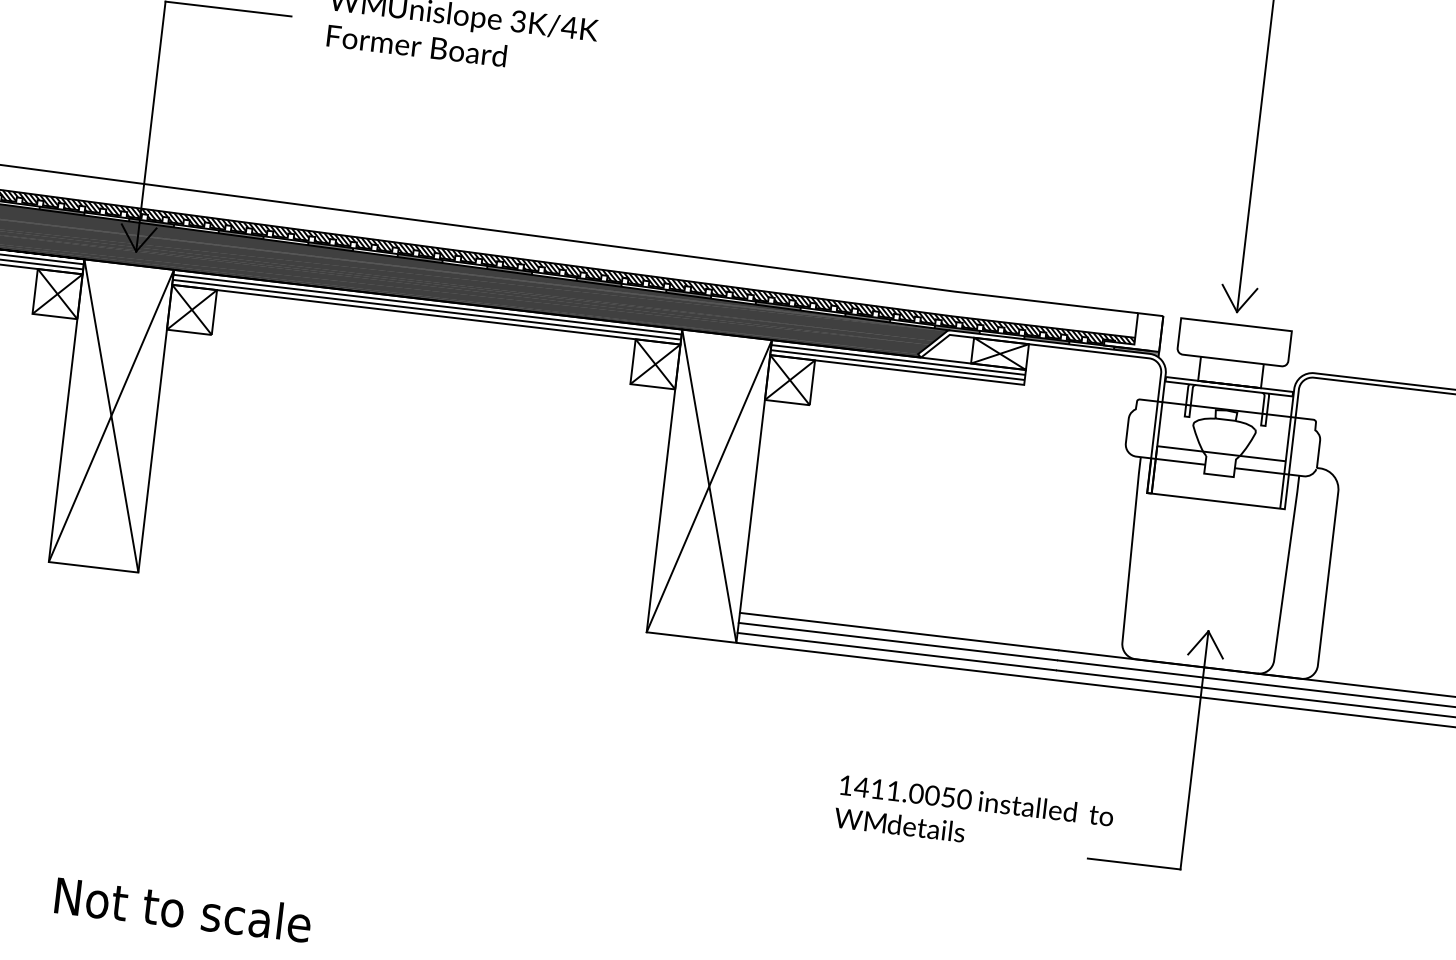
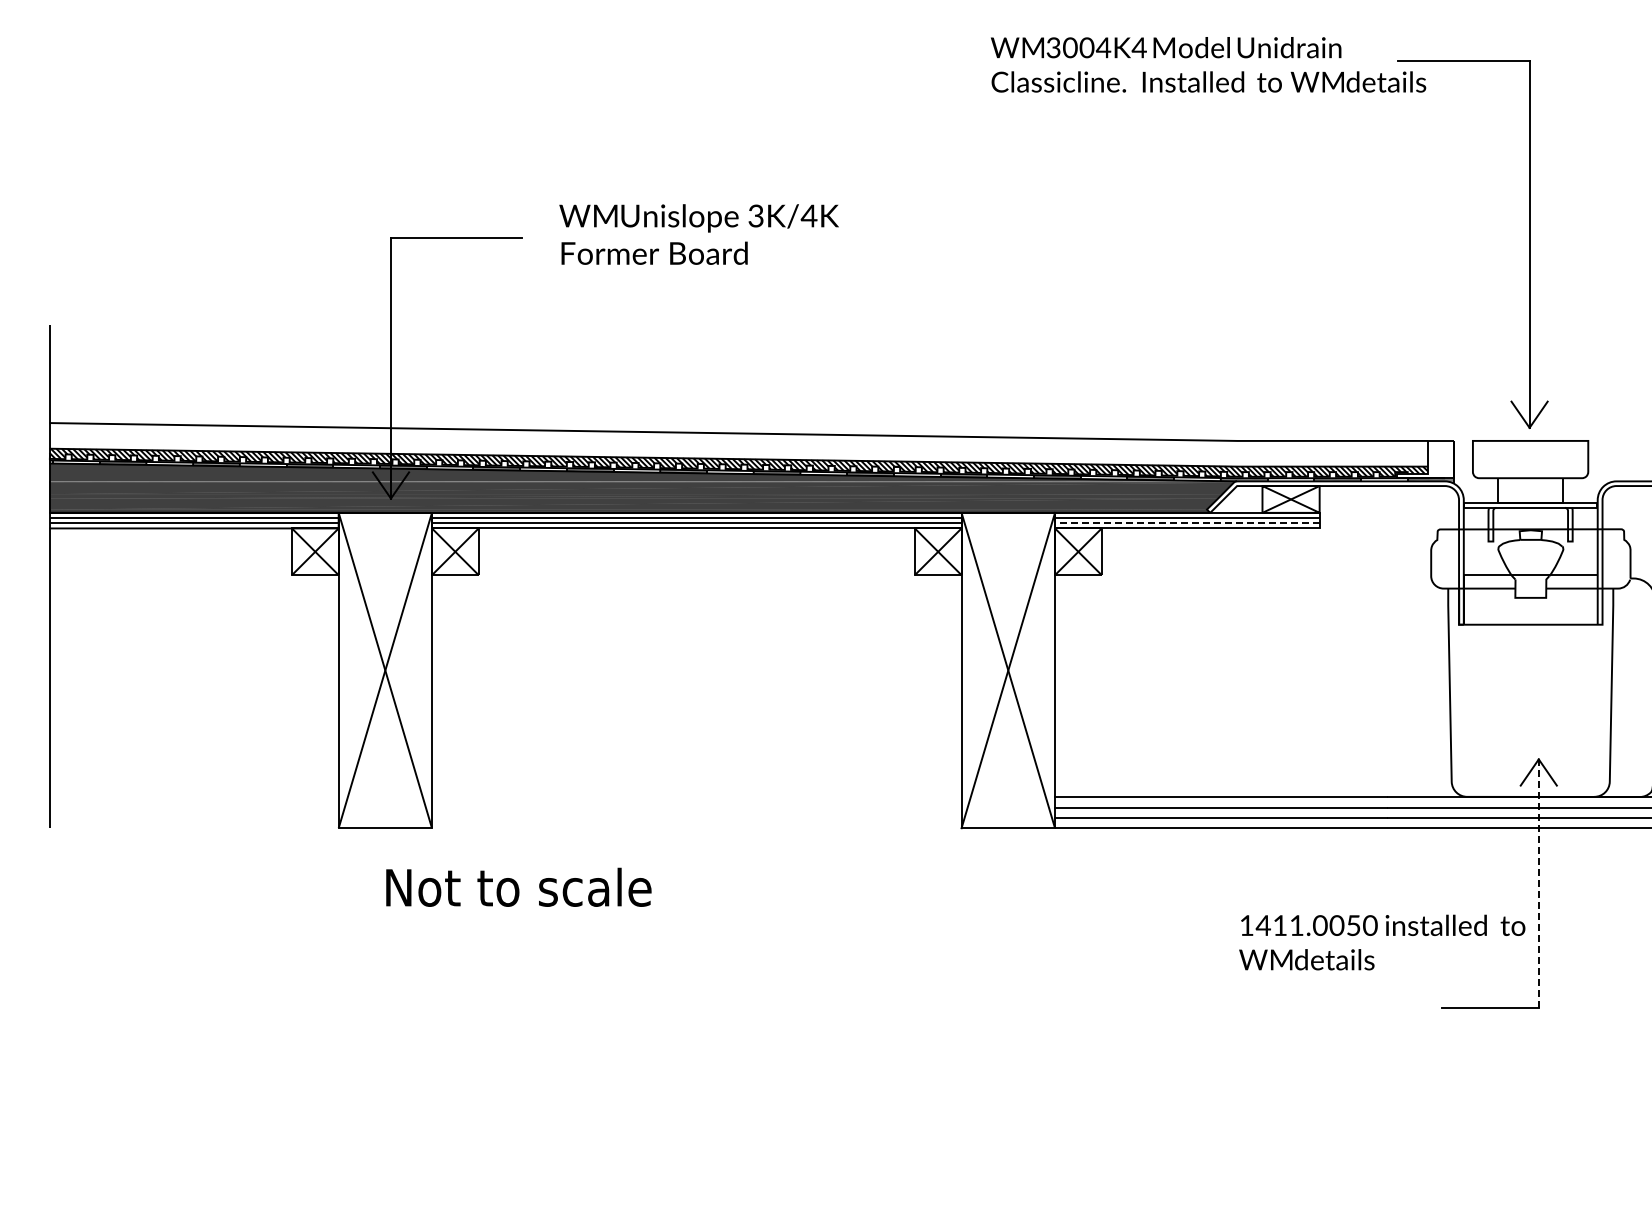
line: (896, 365) -> (1186, 523), solid -> dashed
line: (1194, 749) -> (1538, 882), solid -> dashed
text: (974, 816) -> (1382, 942), moved
text: (183, 908) -> (518, 886), moved

